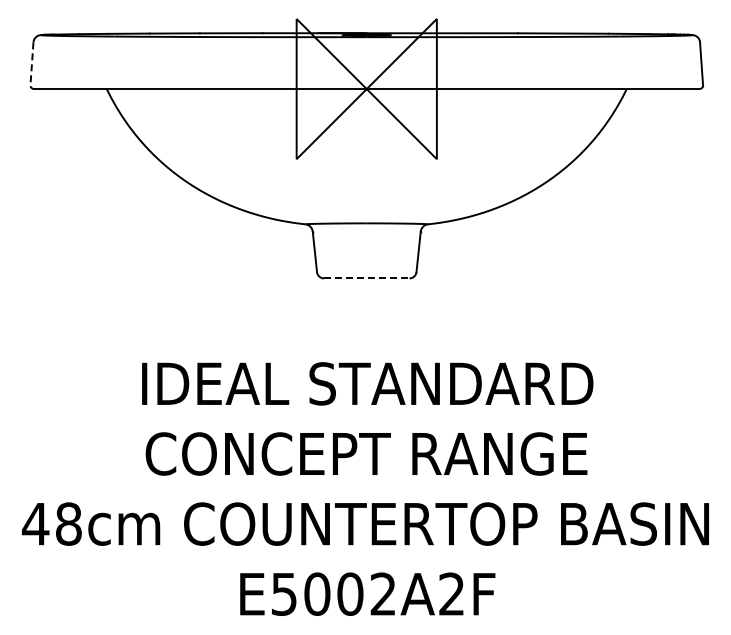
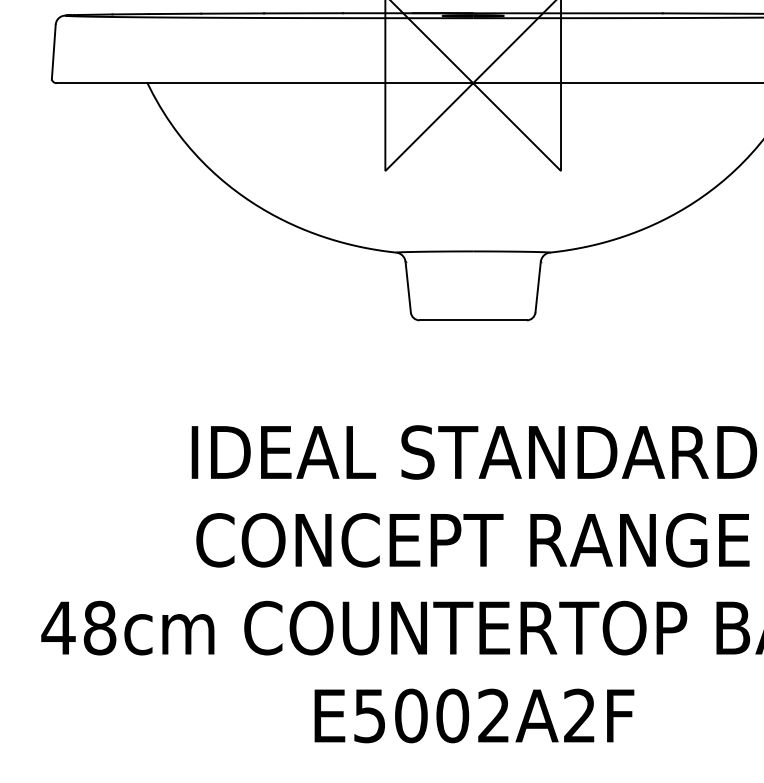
line: (31, 64) -> (53, 52), dashed -> solid
line: (366, 278) -> (472, 320), dashed -> solid

